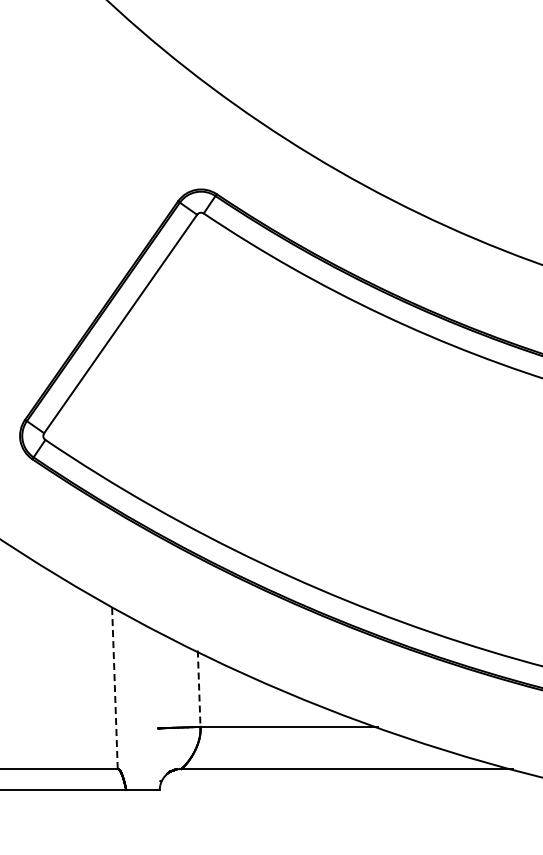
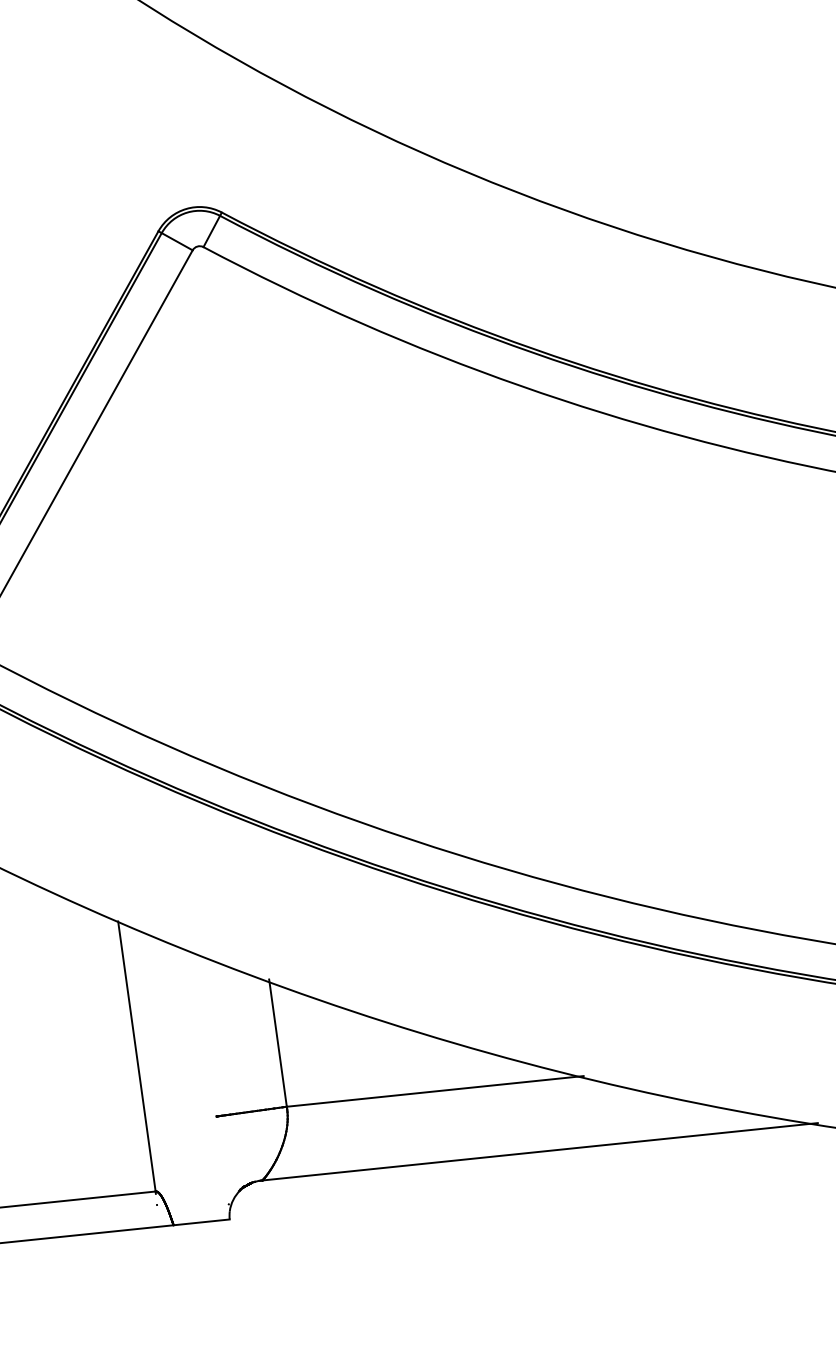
line: (114, 687) -> (136, 1055), dashed -> solid
line: (199, 689) -> (278, 1044), dashed -> solid

